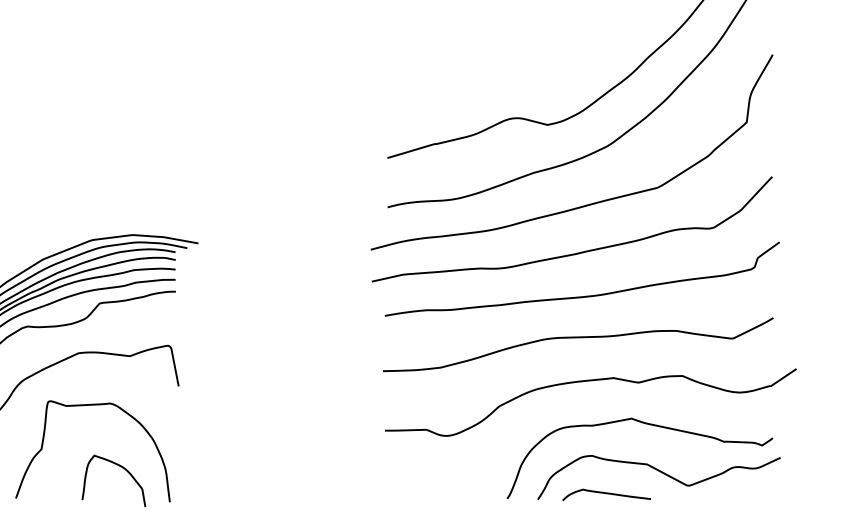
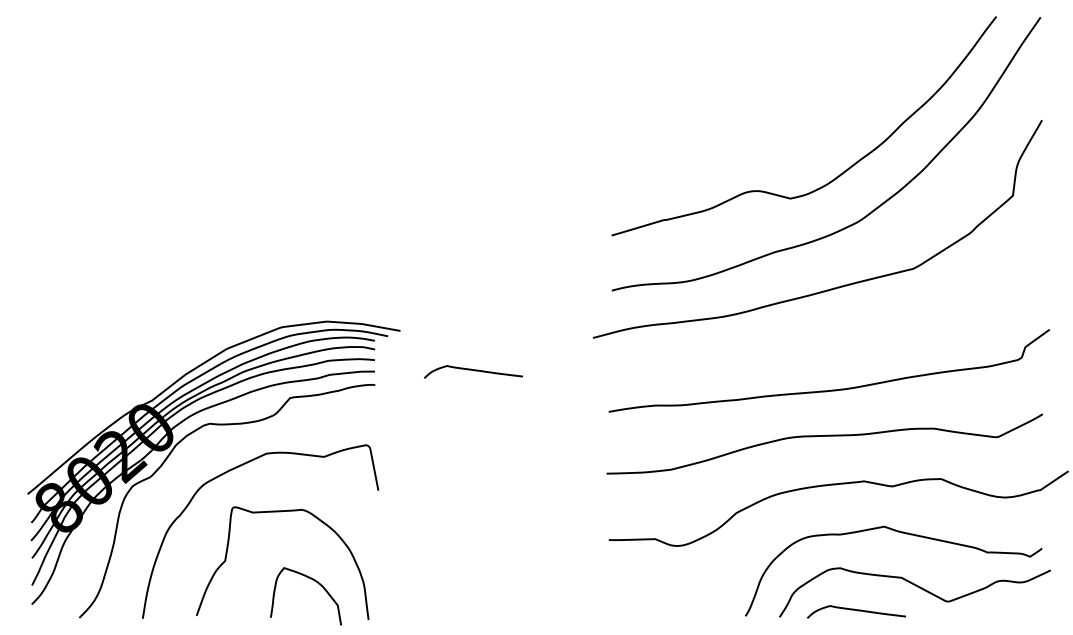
curve: (576, 252) -> (822, 341), removed
curve: (263, 278) -> (473, 370), added

